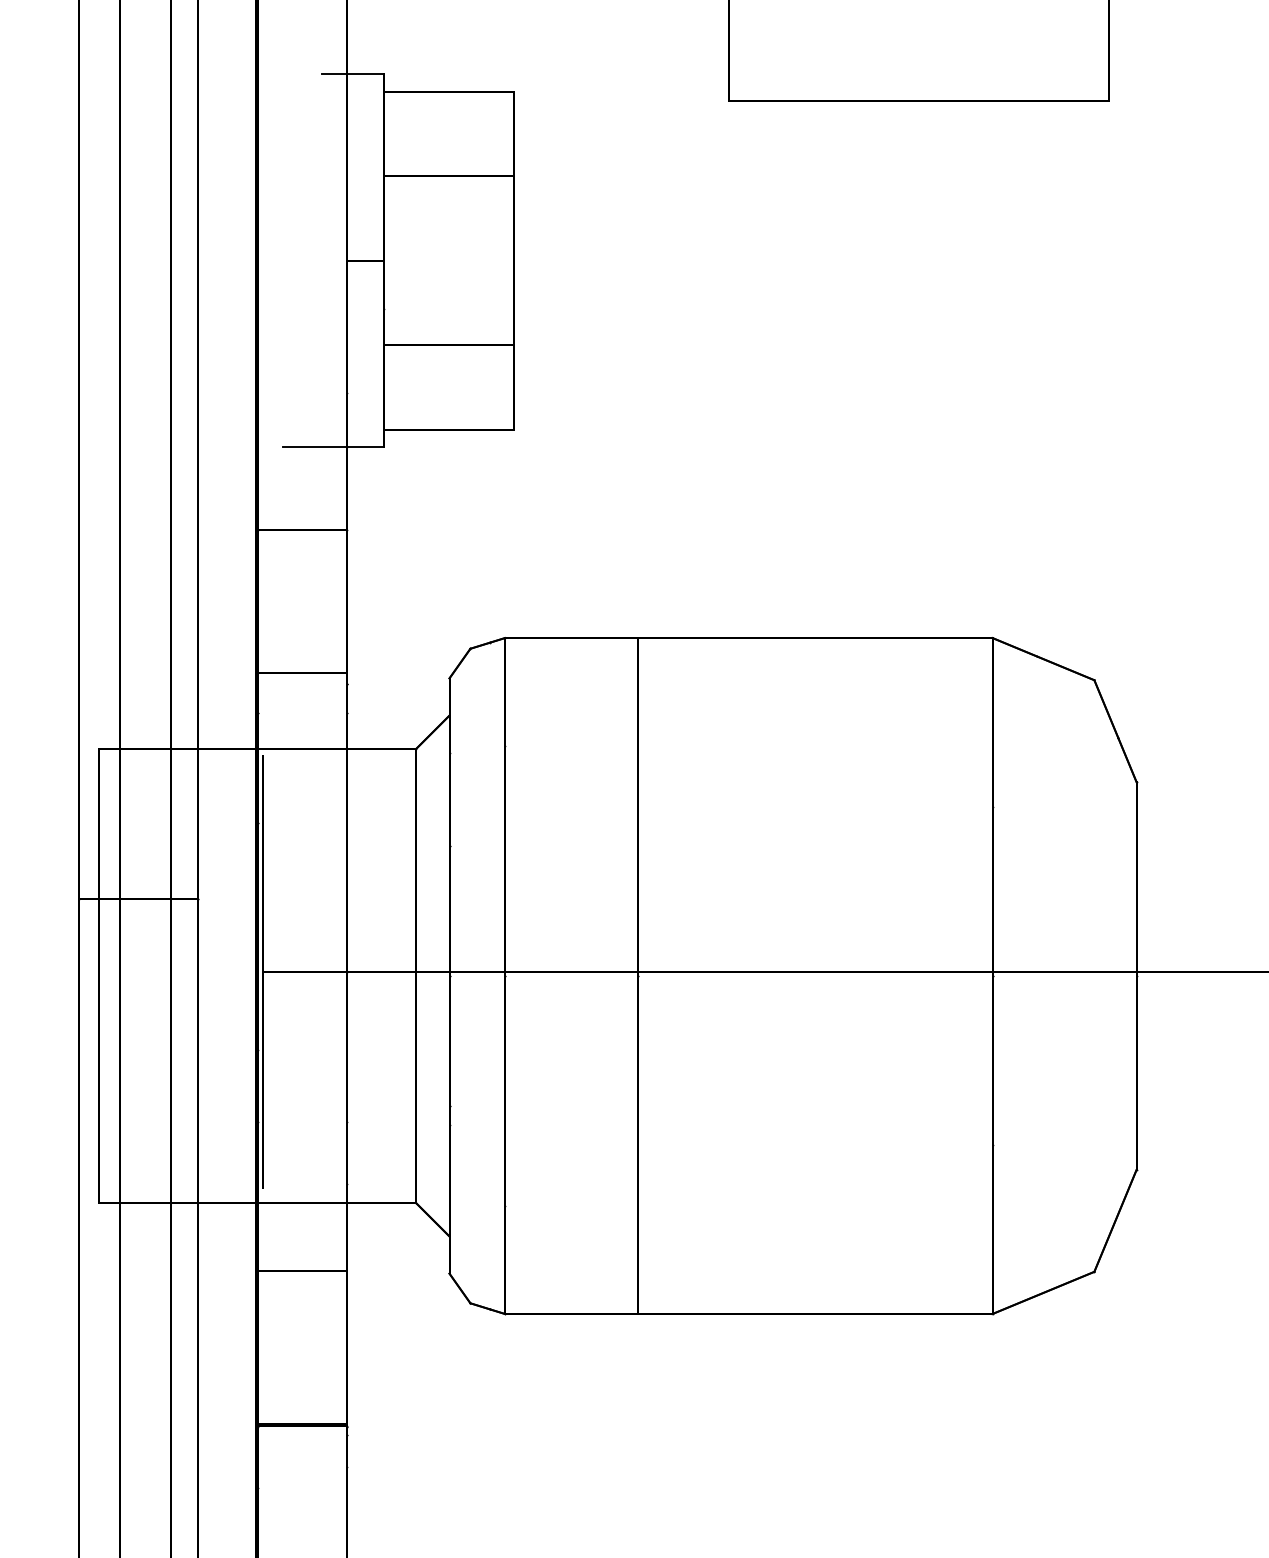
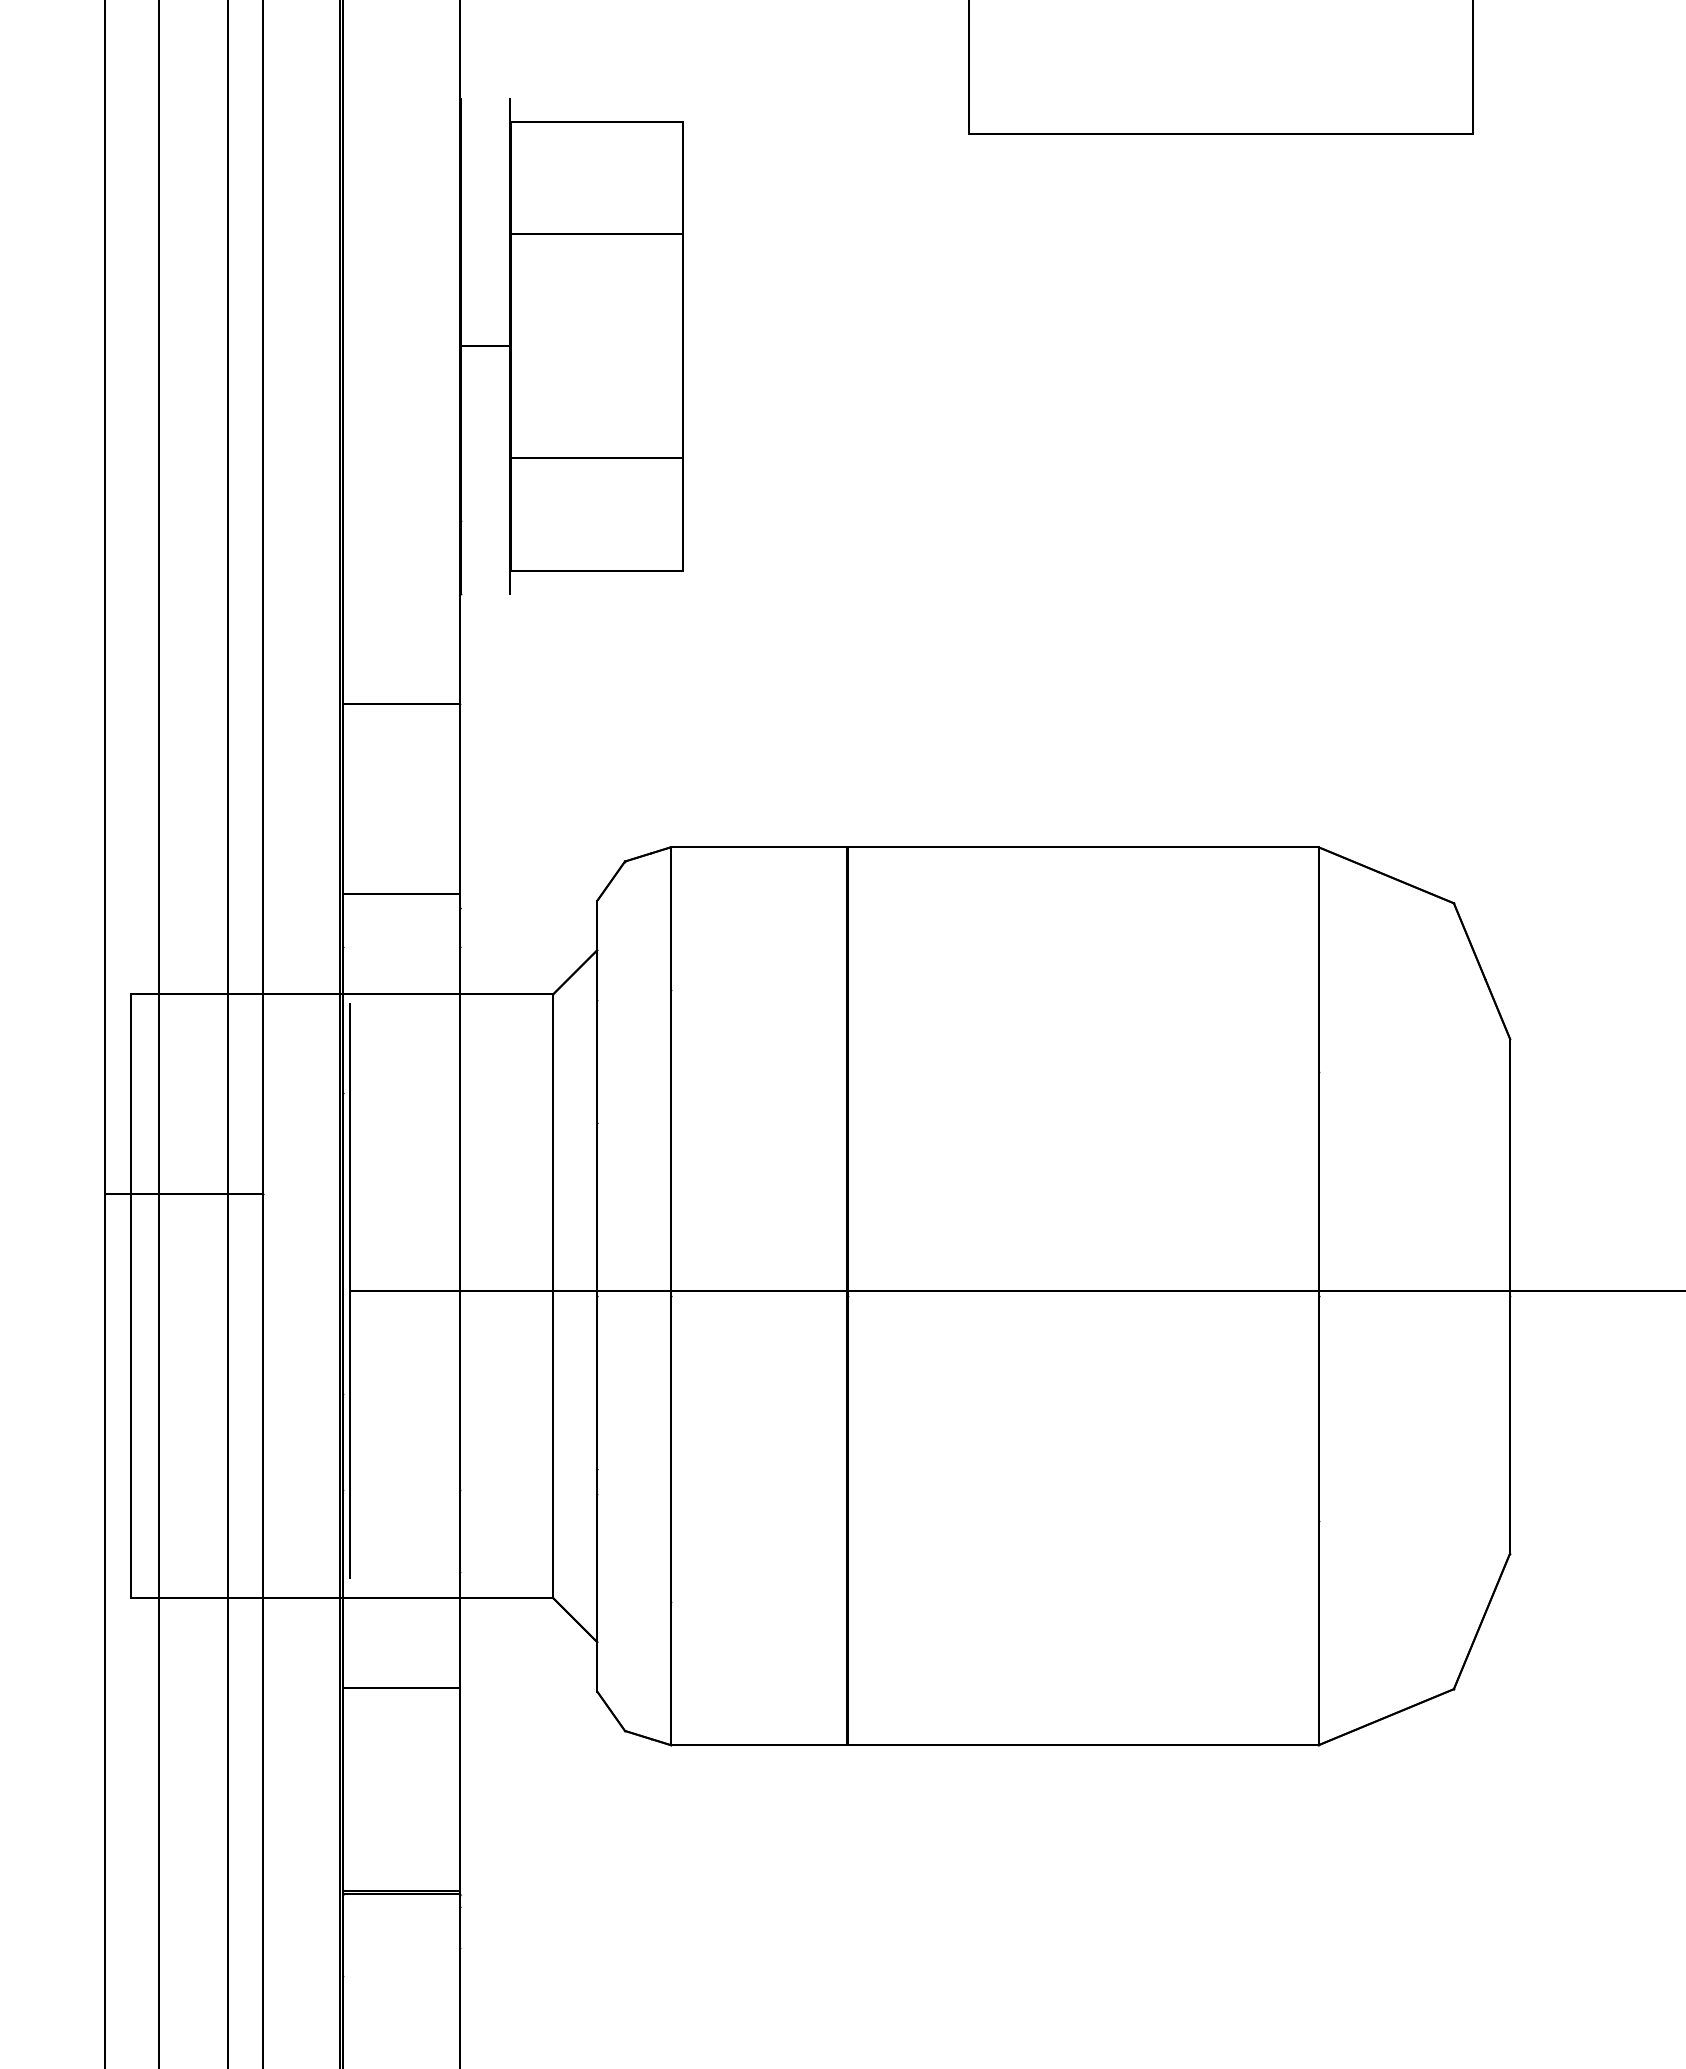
line: (352, 74) -> (468, 98), removed
line: (333, 447) -> (442, 593), removed

